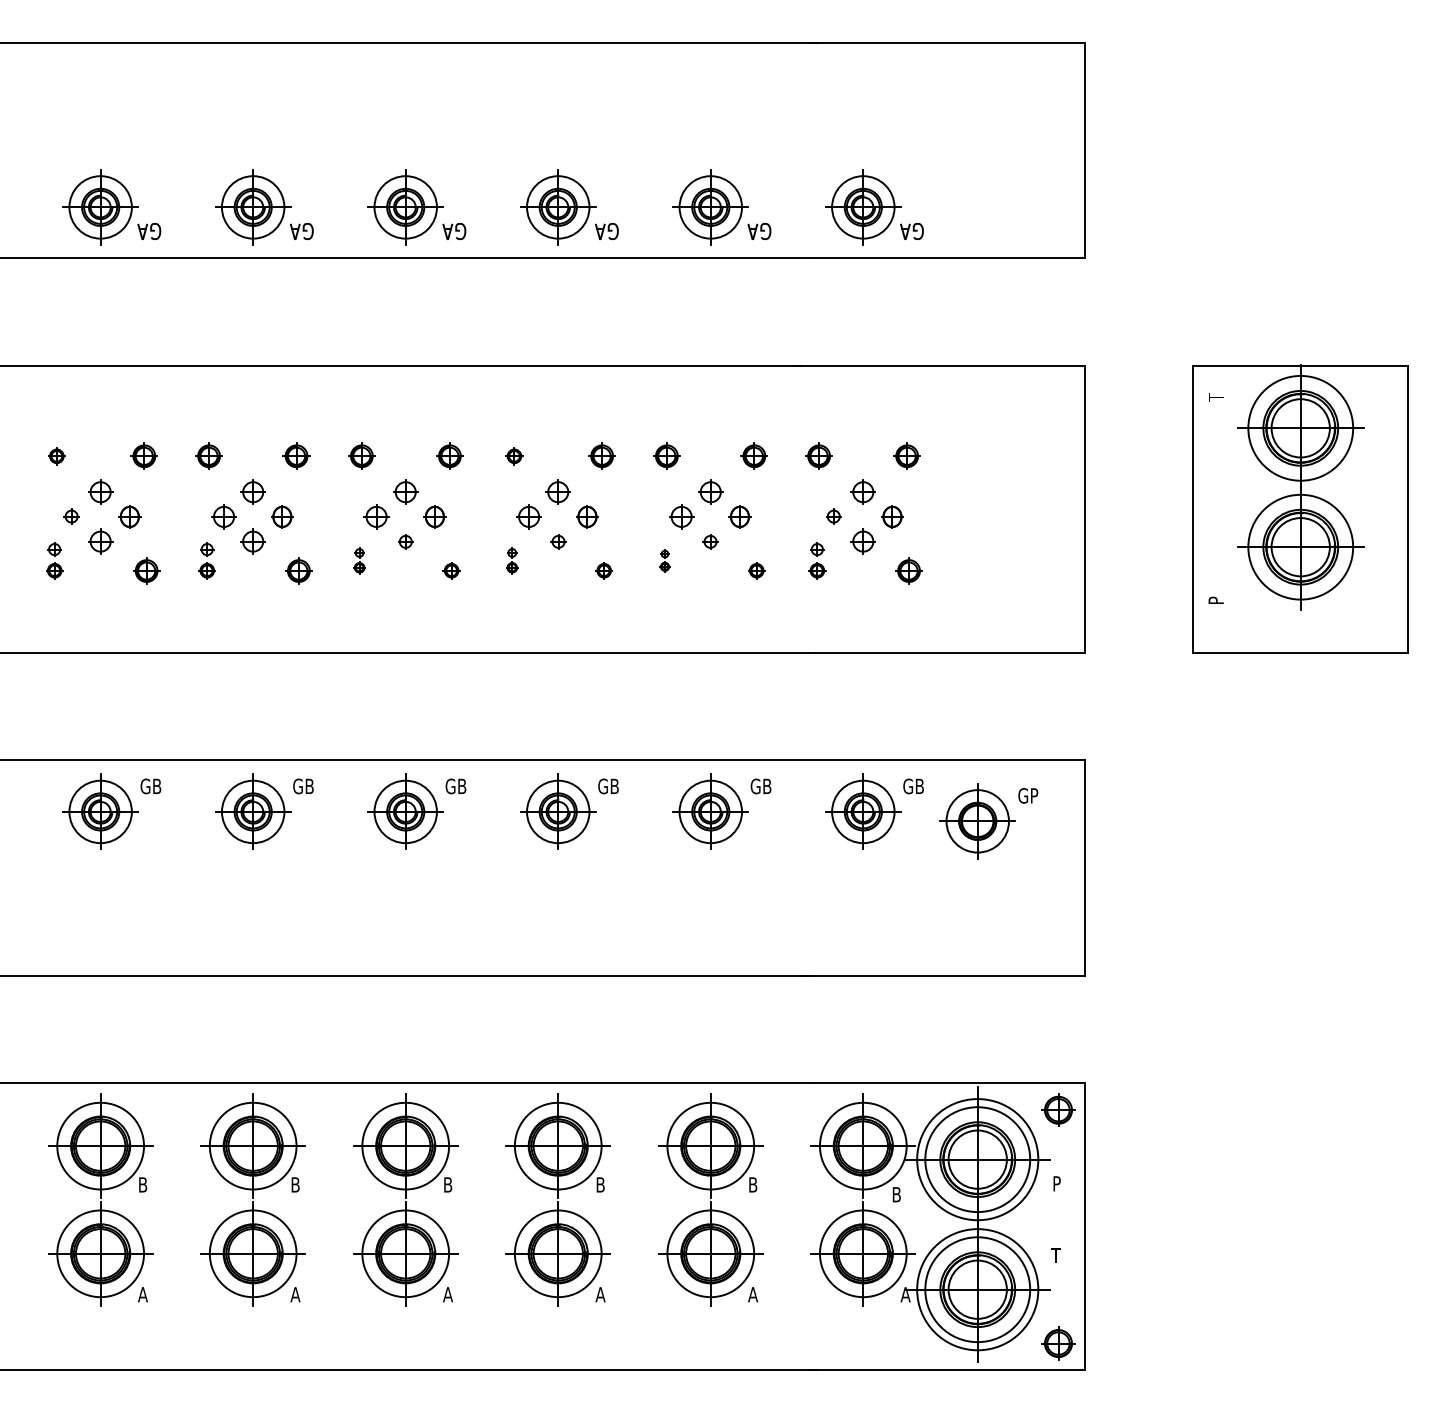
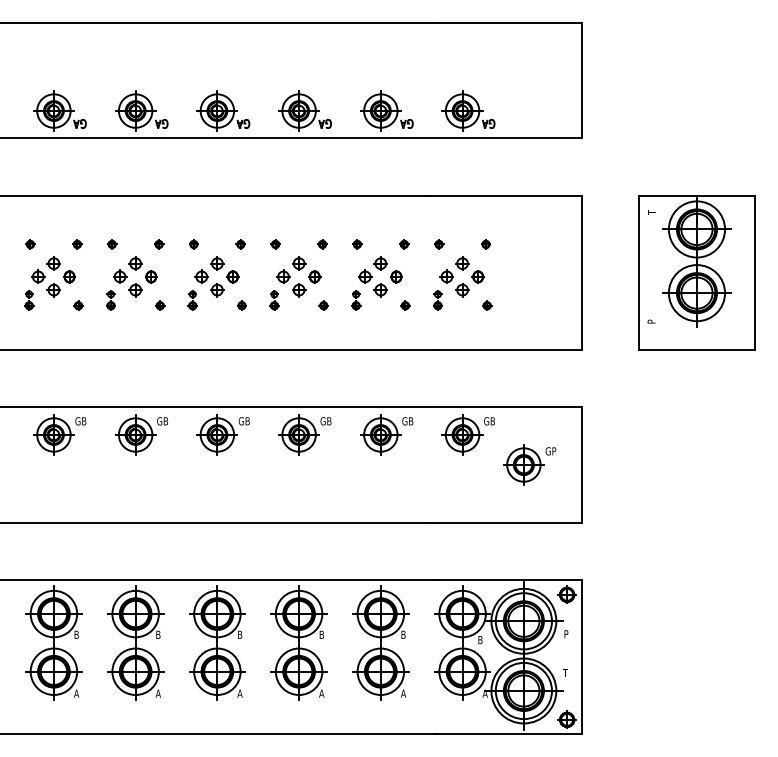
part: (144, 456) -> (77, 244), size x0.62
part: (209, 456) -> (112, 244), size x0.62
part: (297, 456) -> (159, 244), size x0.62
part: (361, 456) -> (193, 244), size x0.62
part: (448, 456) -> (240, 244), size x0.62
part: (601, 456) -> (322, 244), size x0.62
part: (667, 456) -> (357, 244), size x0.62
part: (754, 456) -> (404, 244), size x0.62
part: (820, 456) -> (439, 244), size x0.62
part: (906, 456) -> (485, 244), size x0.62
part: (71, 516) -> (38, 276), size x1.67
part: (833, 516) -> (446, 276), size x1.67
part: (405, 542) -> (217, 290), size x1.67
part: (558, 542) -> (299, 290), size x1.67
part: (710, 542) -> (380, 290), size x1.67
part: (359, 560) -> (192, 300), size x1.43
part: (512, 560) -> (274, 300), size x1.43
part: (665, 560) -> (356, 300), size x1.67
part: (146, 570) -> (78, 305), size x0.62
part: (299, 570) -> (160, 305), size x0.62
part: (909, 570) -> (487, 305), size x0.62
part: (988, 820) -> (529, 464), moved

